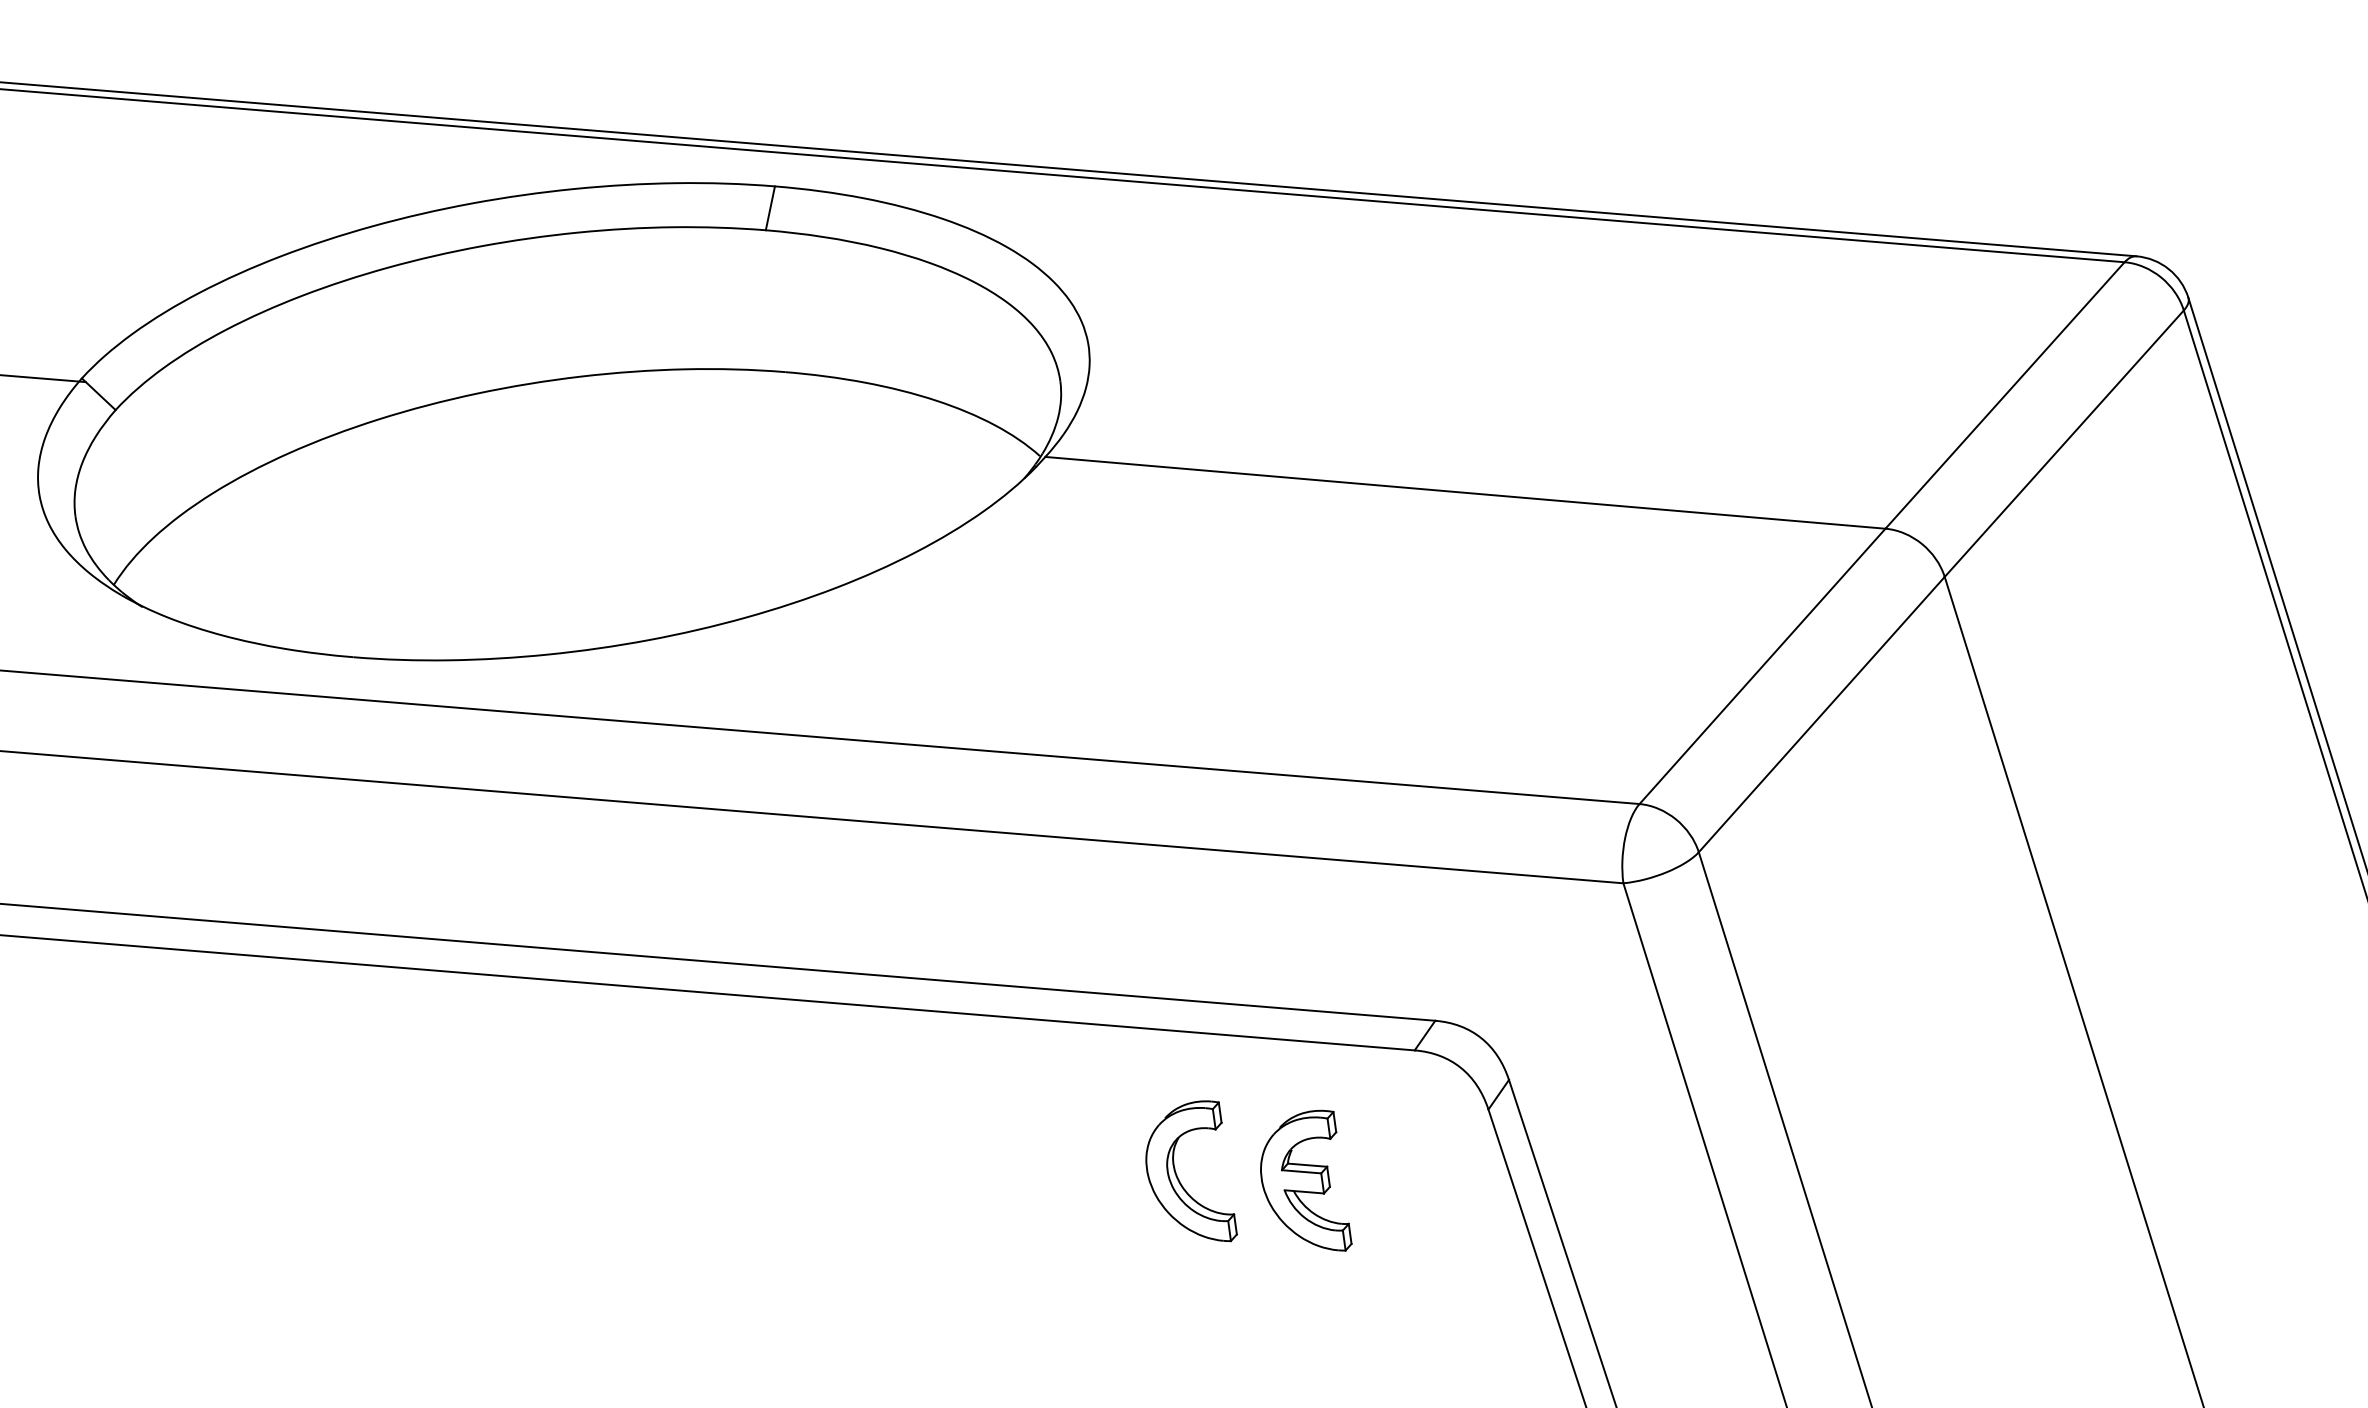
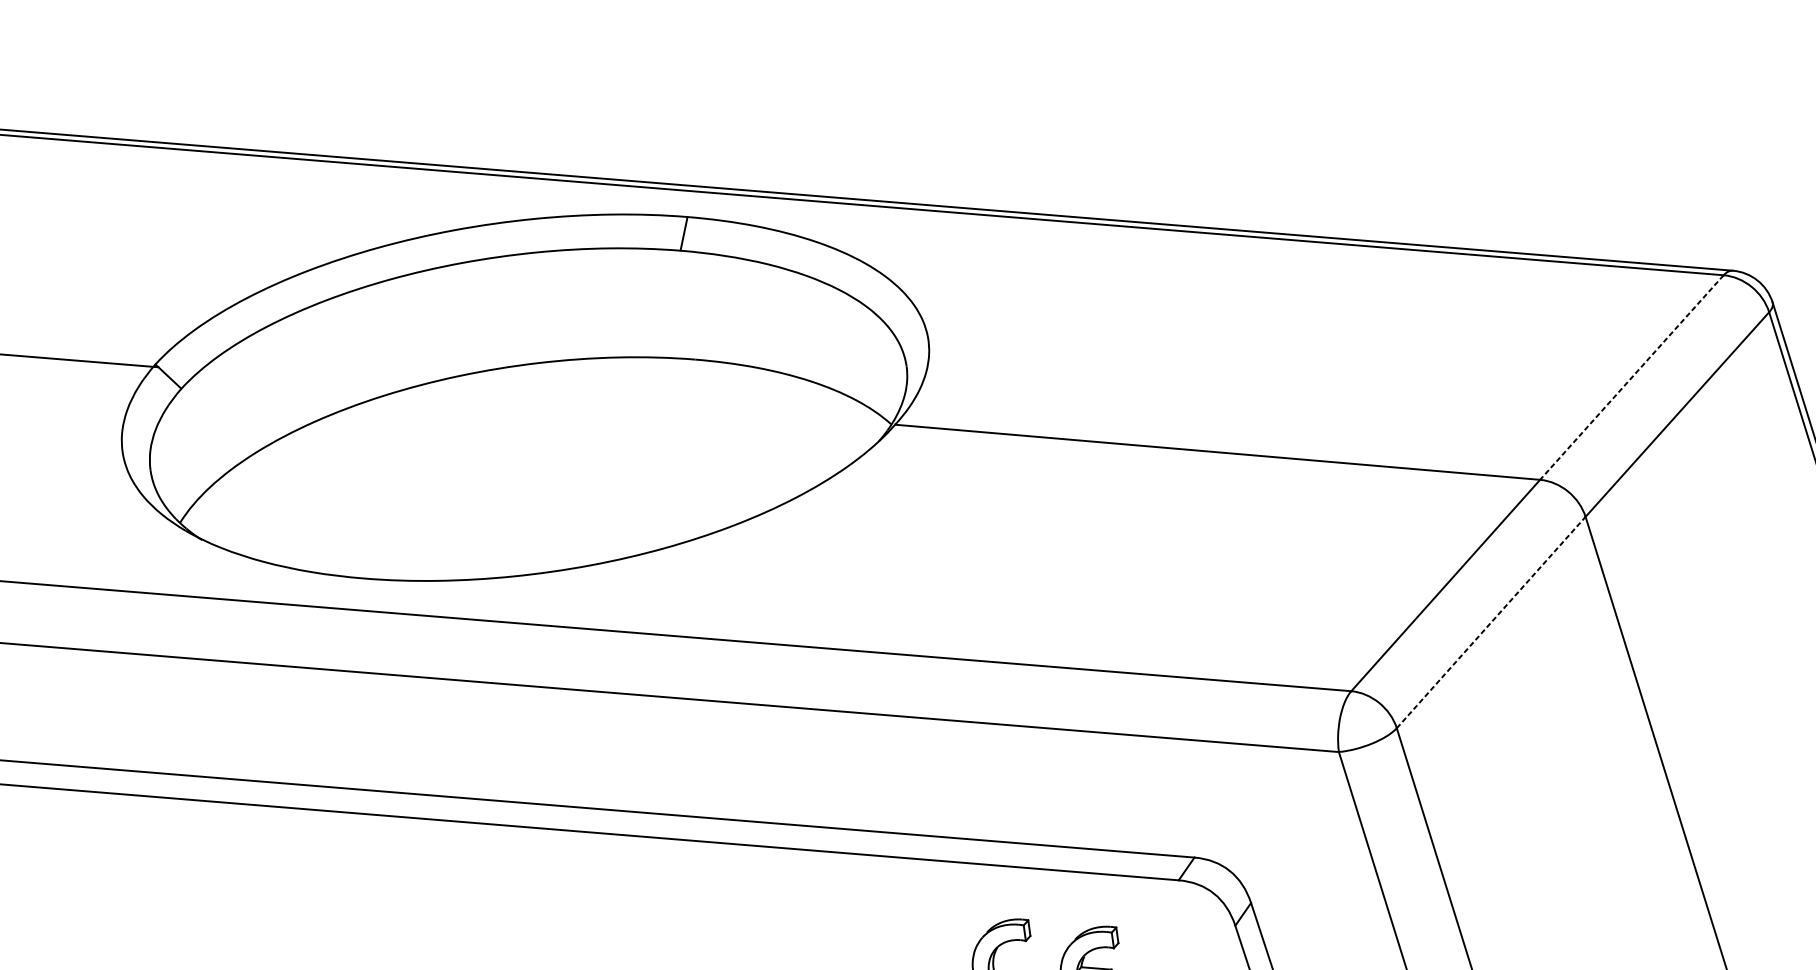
line: (2004, 395) -> (1631, 377), solid -> dashed
line: (1821, 714) -> (1490, 622), solid -> dashed

